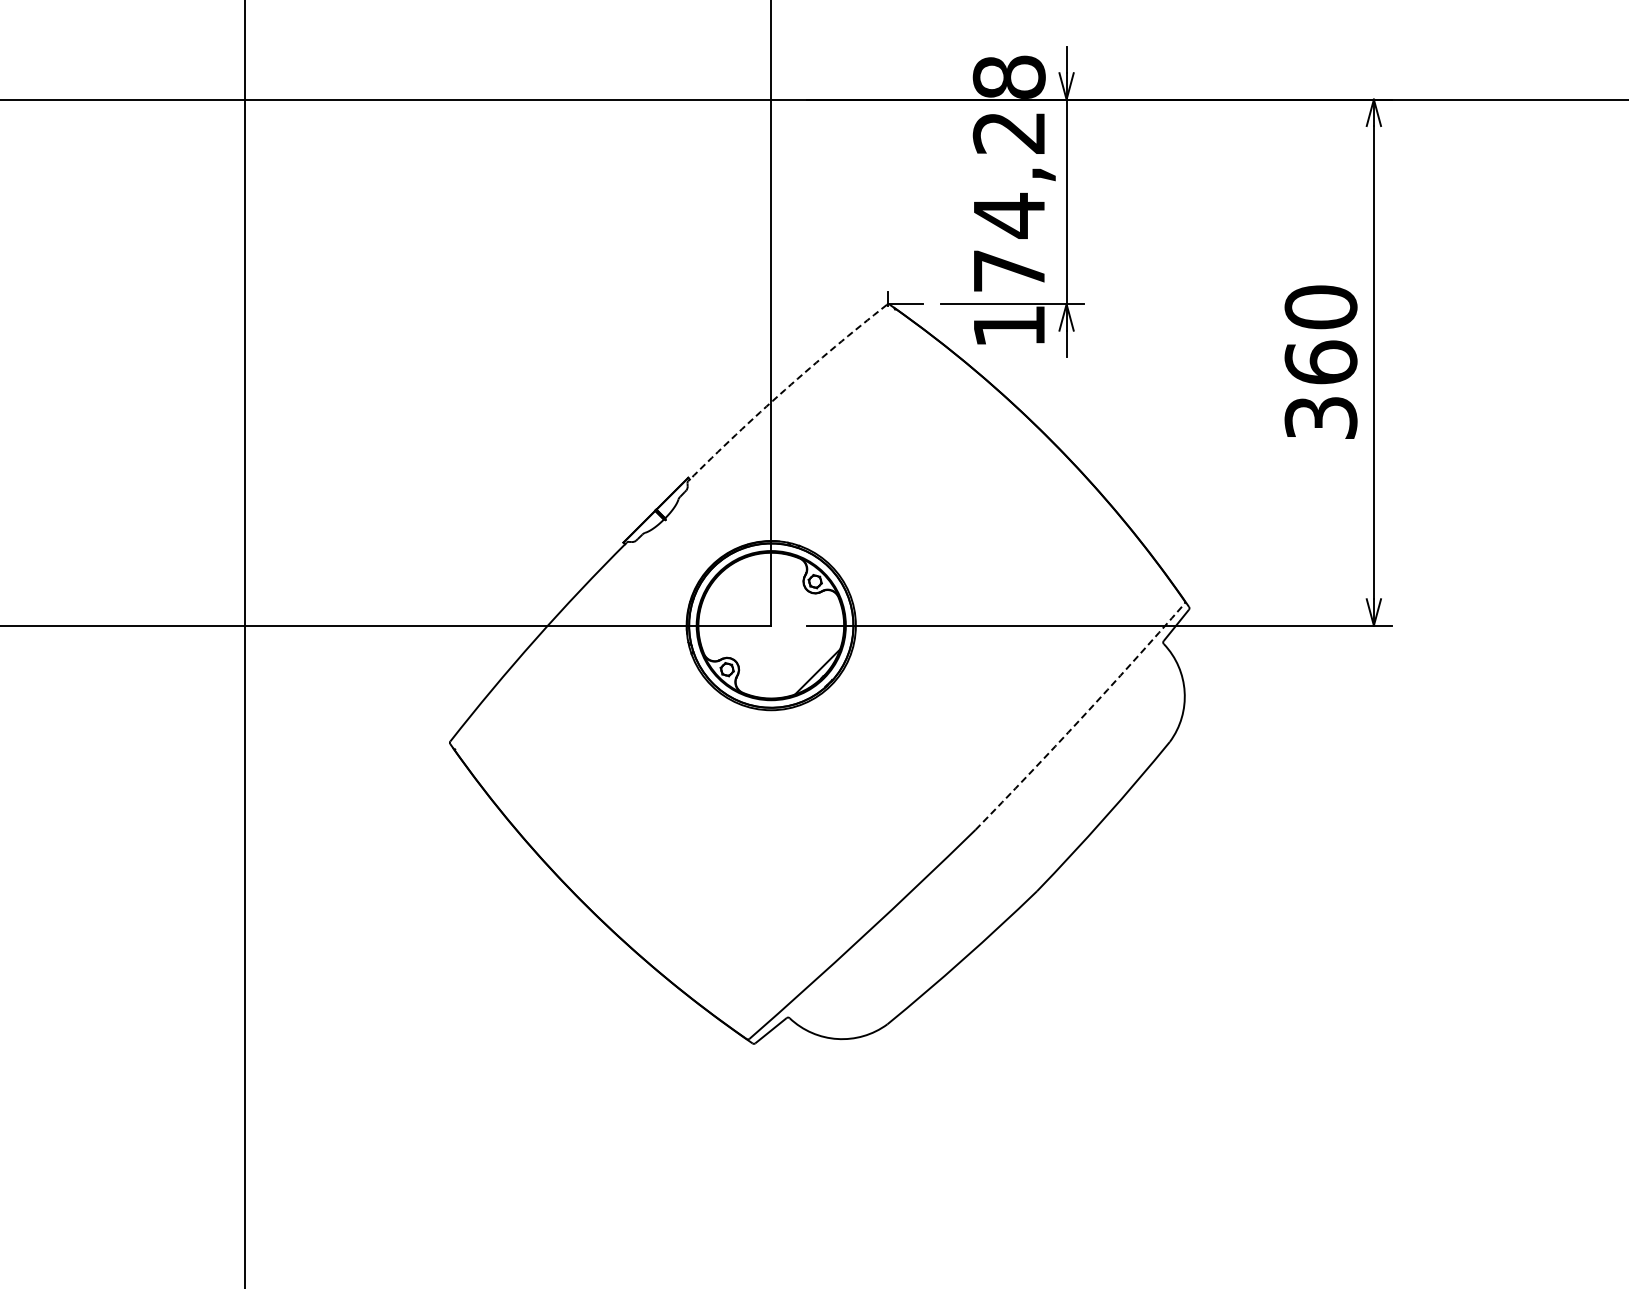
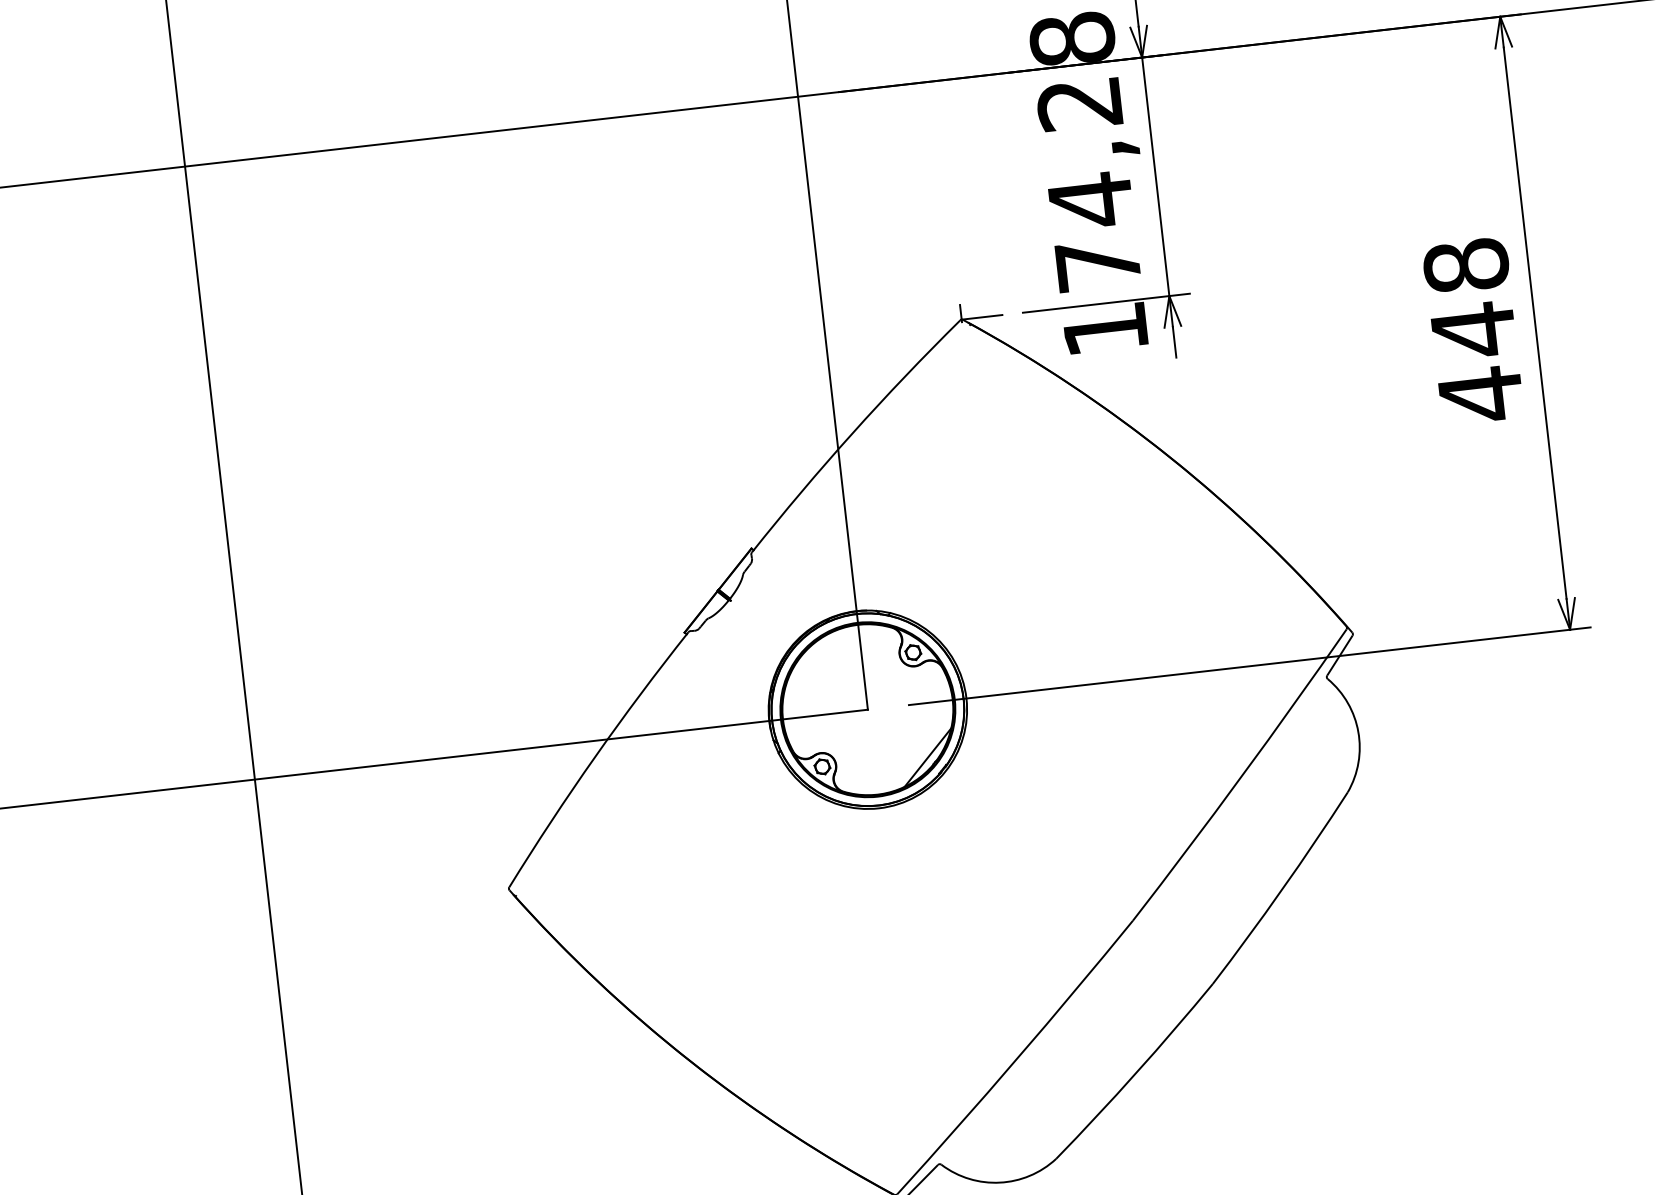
text: (1320, 363) -> (1473, 331), 360 -> 448
arc: (785, 390) -> (853, 433), dashed -> solid
arc: (1081, 718) -> (1241, 776), dashed -> solid

